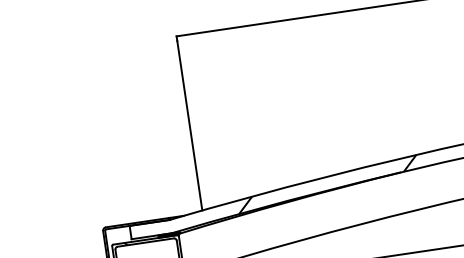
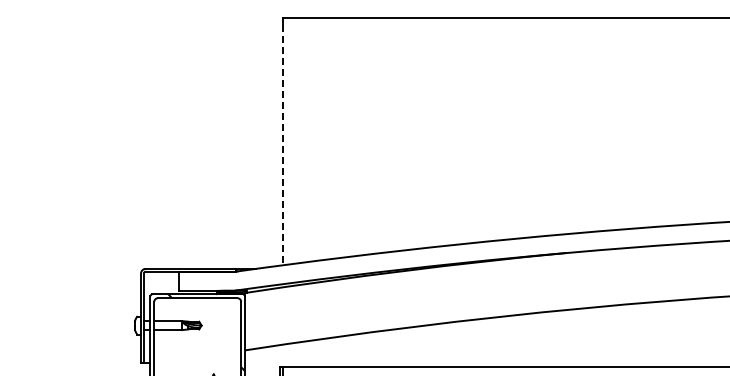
line: (189, 126) -> (282, 145), solid -> dashed
hatch: (327, 184) -> (462, 254), removed

